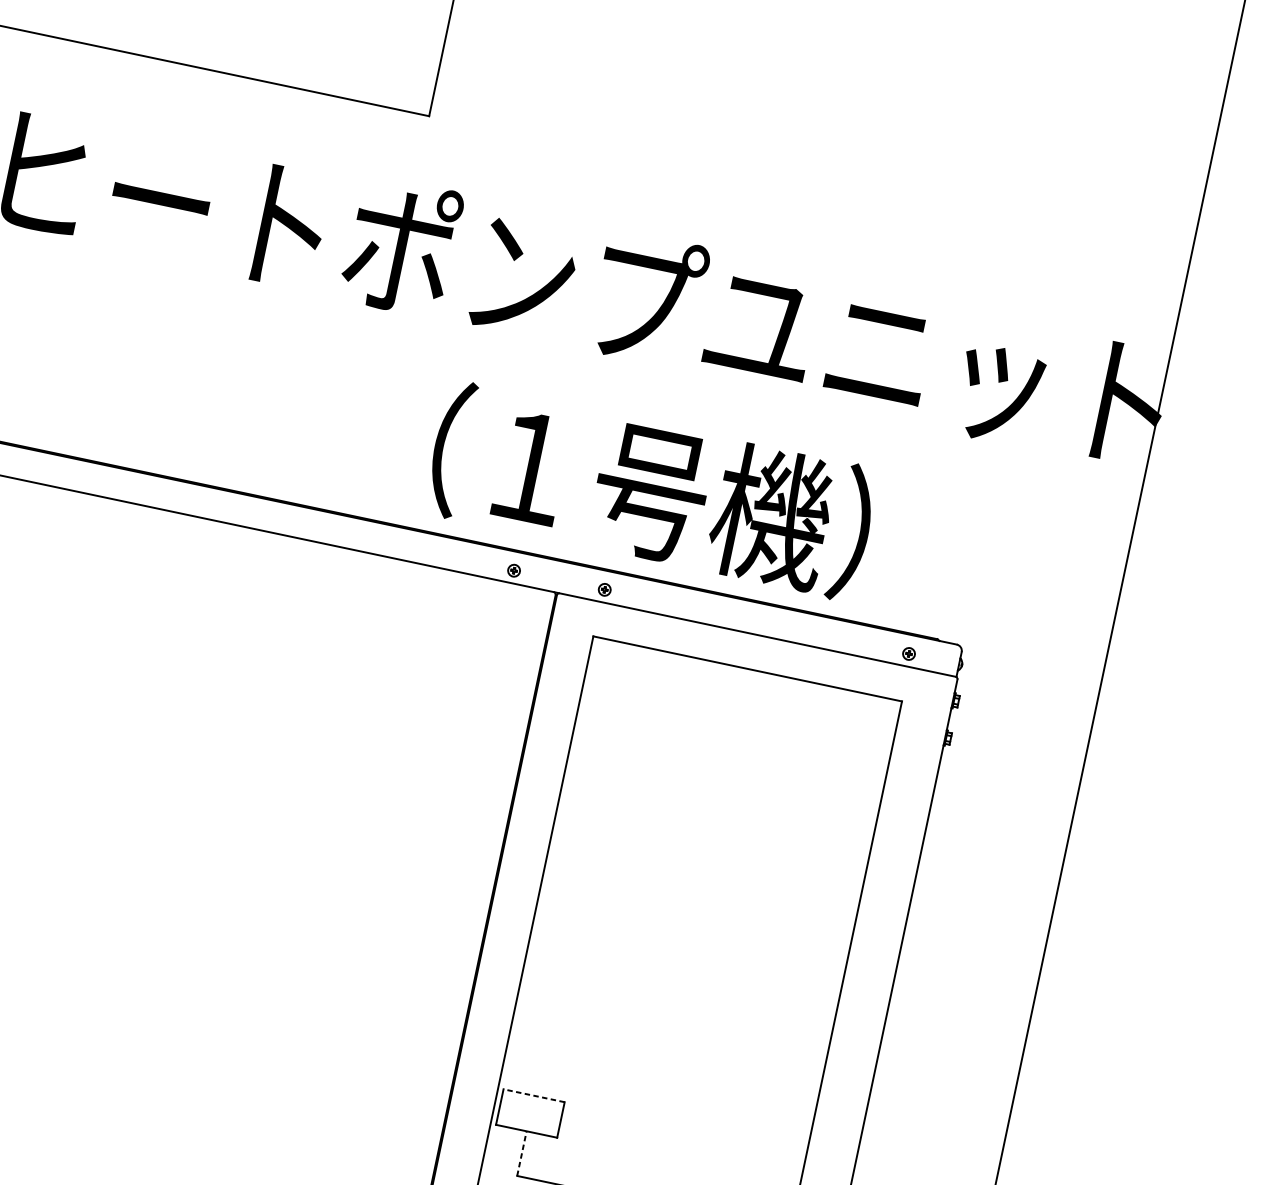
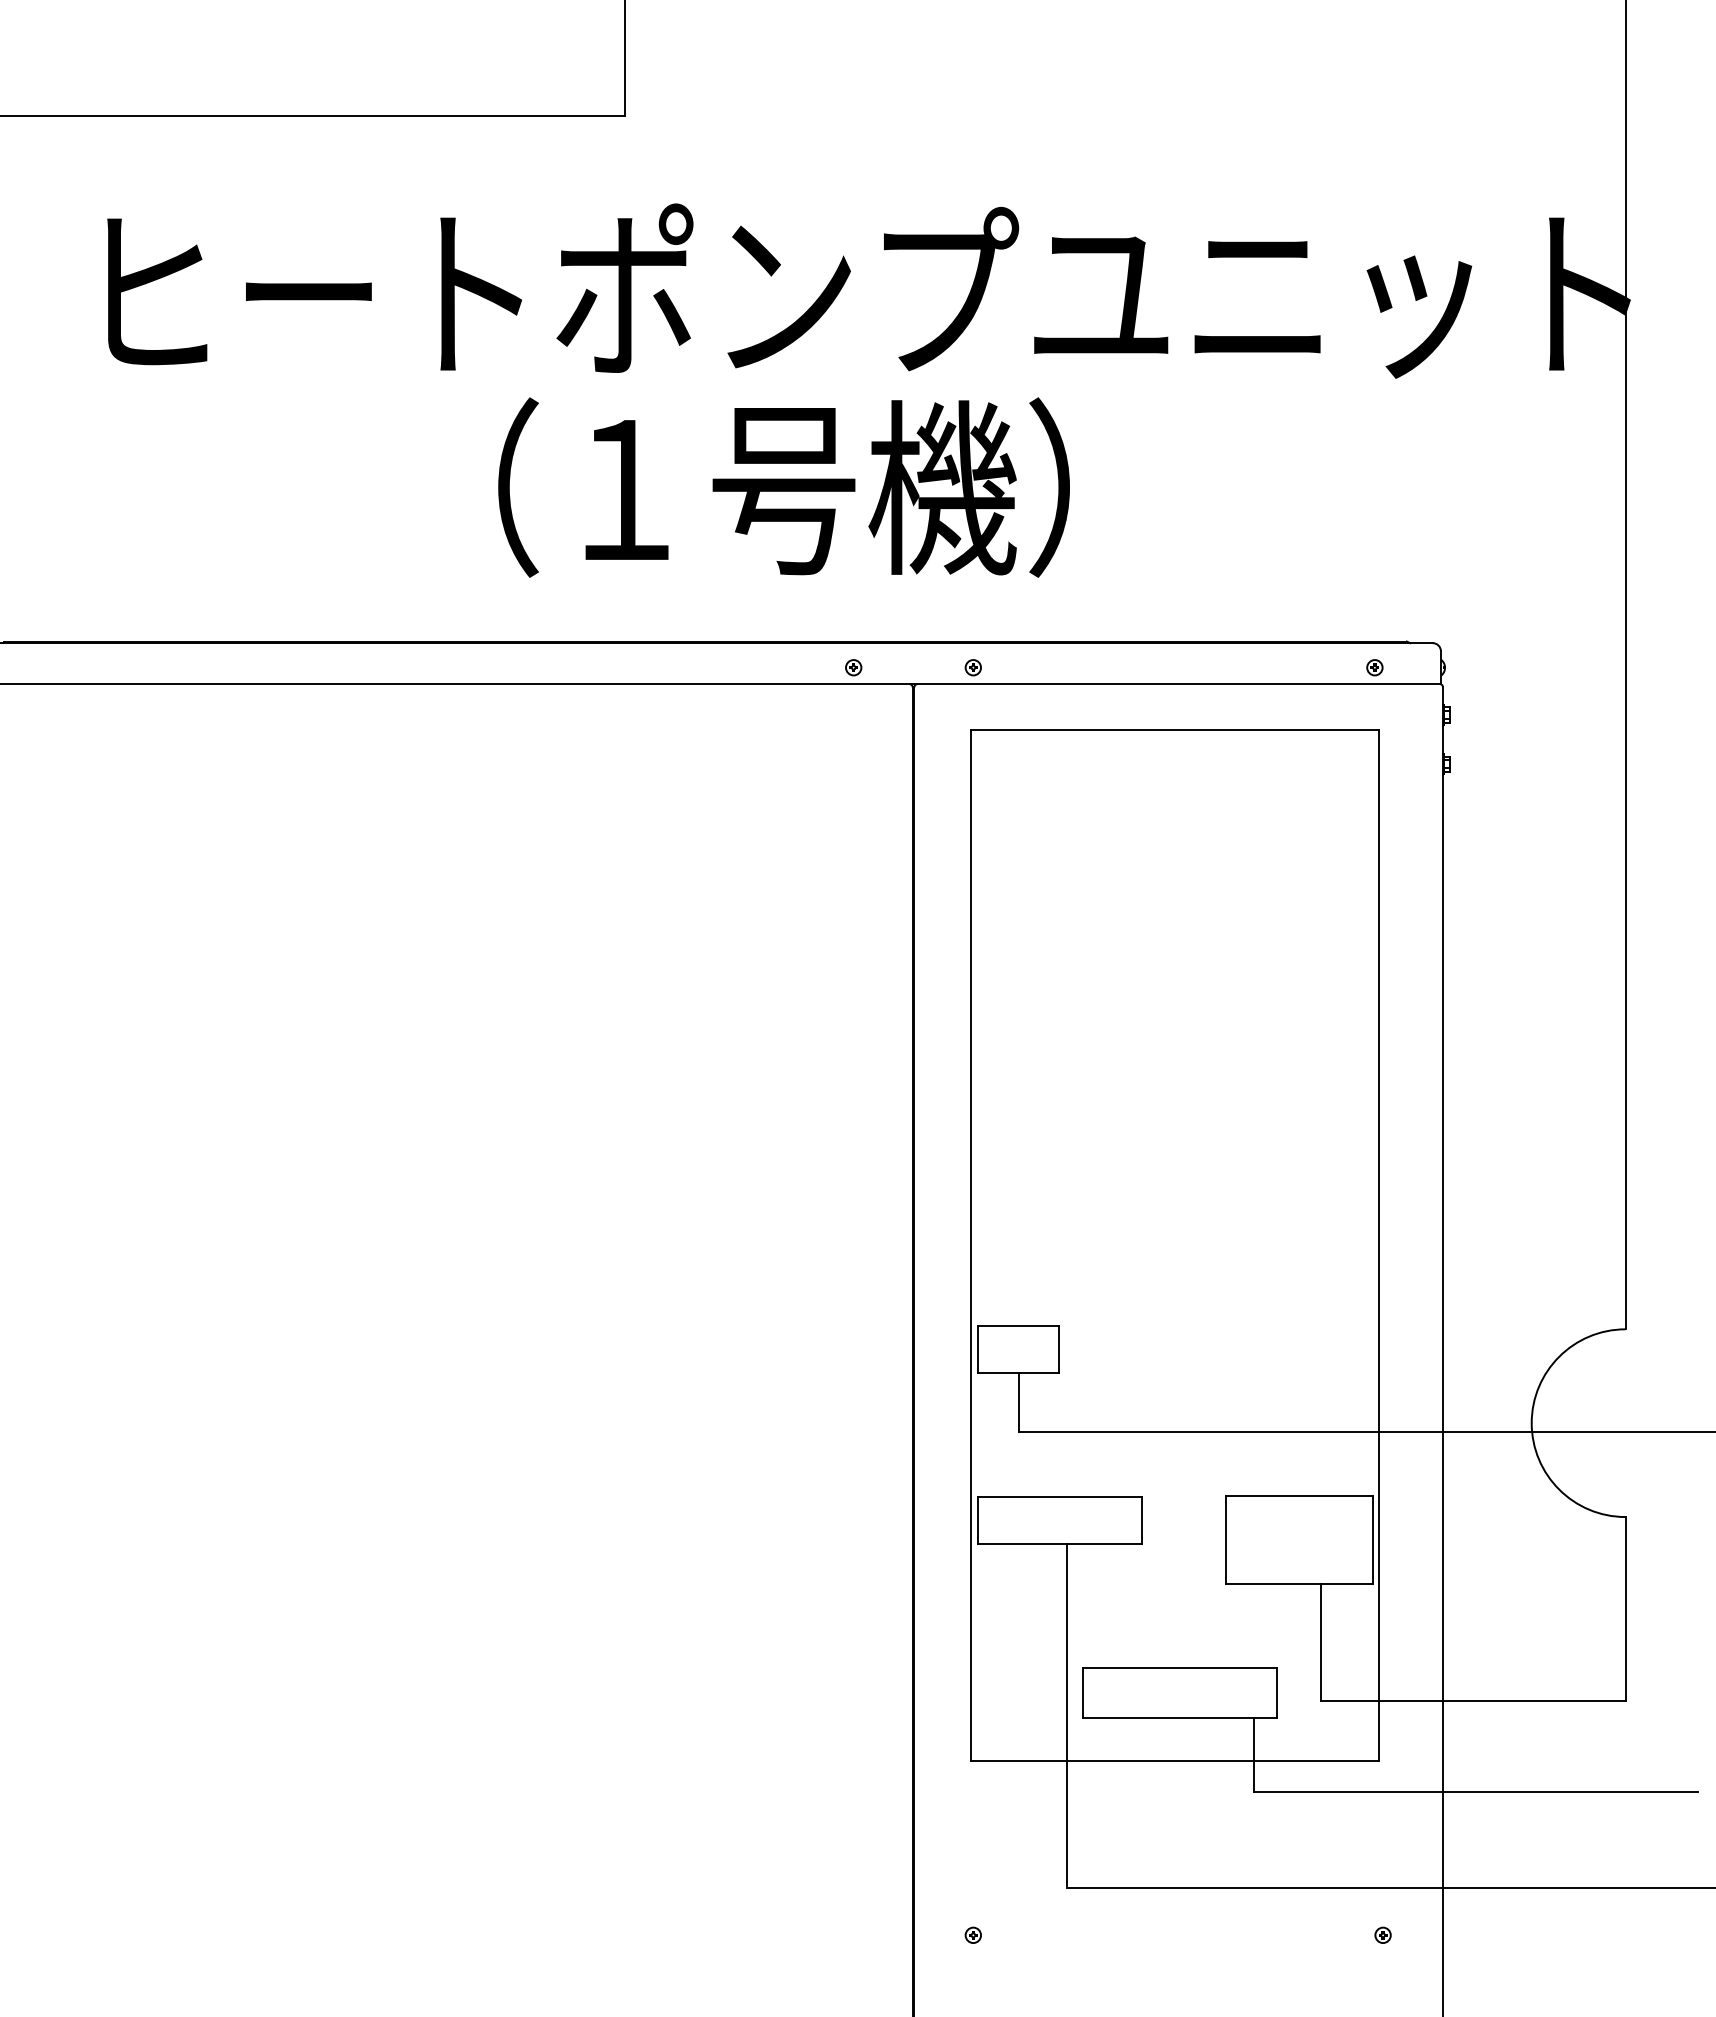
text: (651, 490) -> (783, 487), moved
line: (533, 1095) -> (1018, 1325), dashed -> solid
line: (521, 1153) -> (1018, 1401), dashed -> solid

